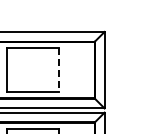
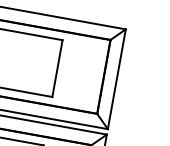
line: (59, 70) -> (57, 69), dashed -> solid

